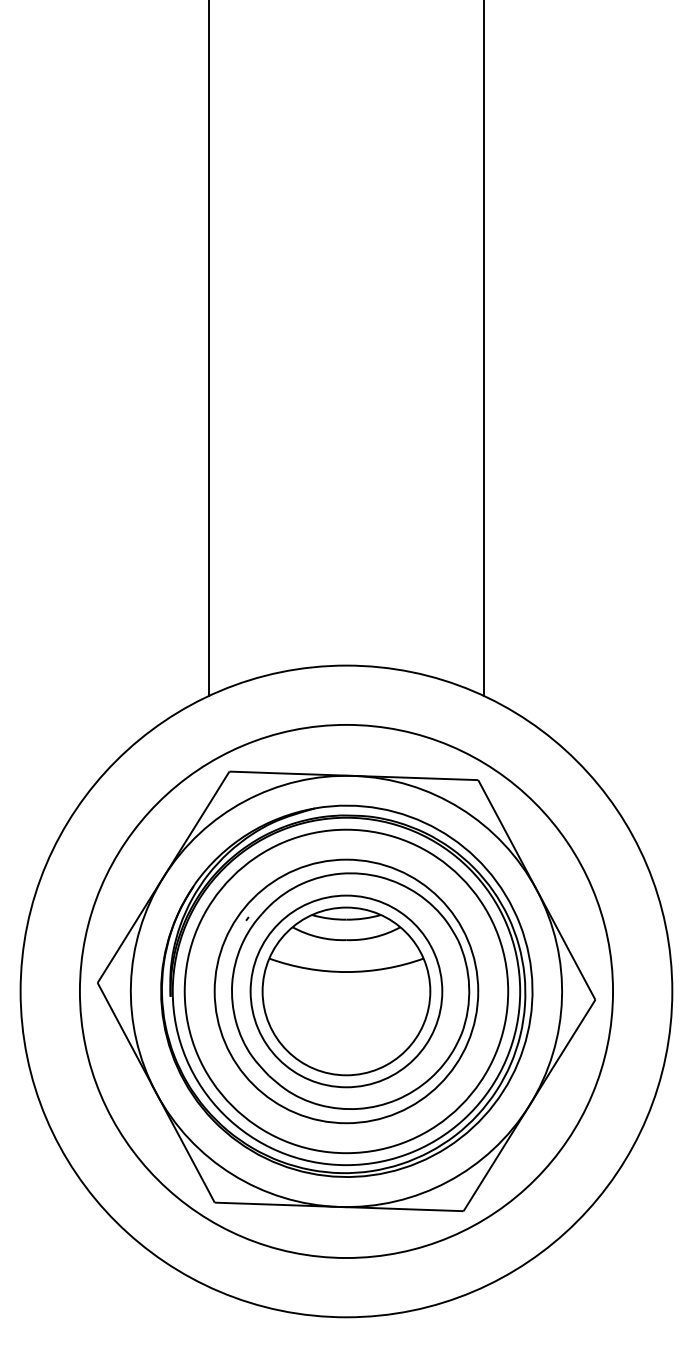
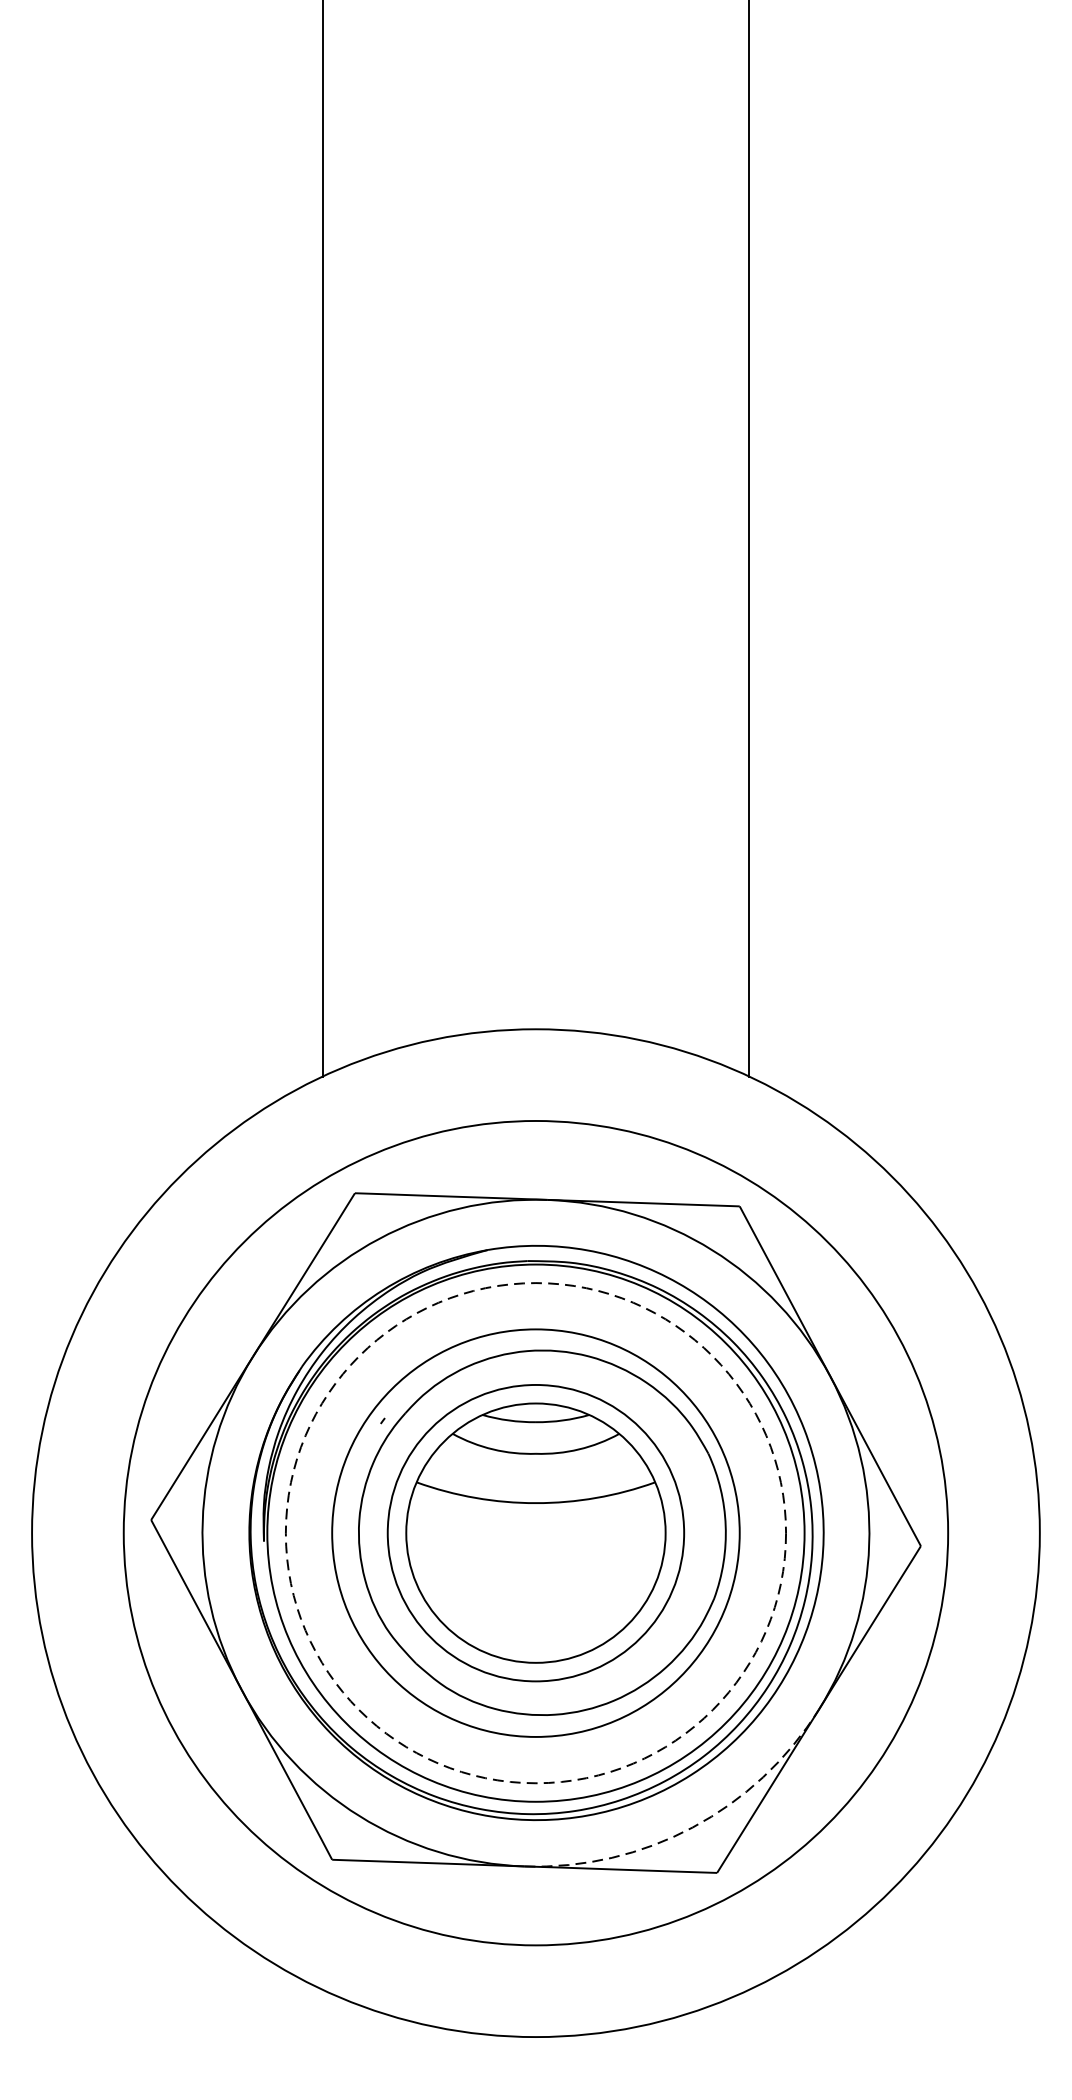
circle: (346, 991) -> (536, 1533), solid -> dashed
arc: (447, 1181) -> (692, 1827), solid -> dashed

